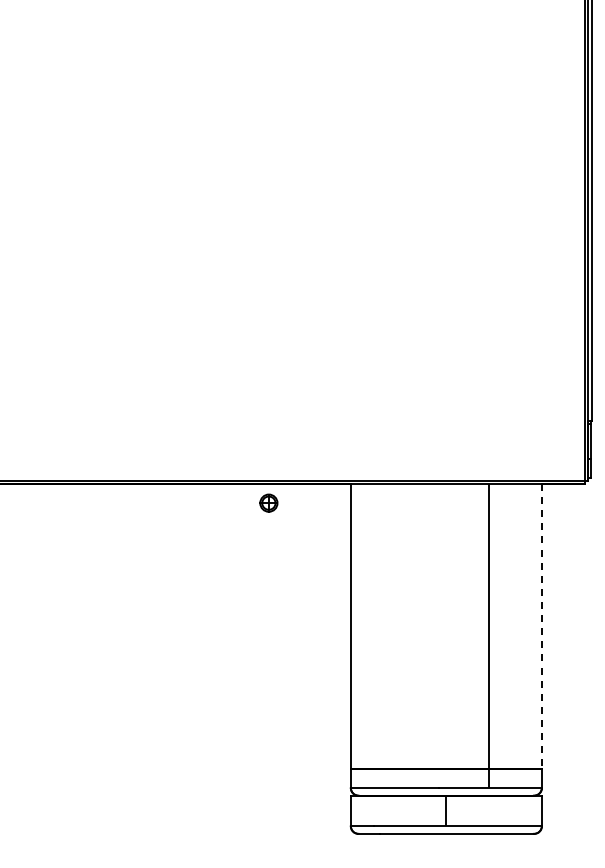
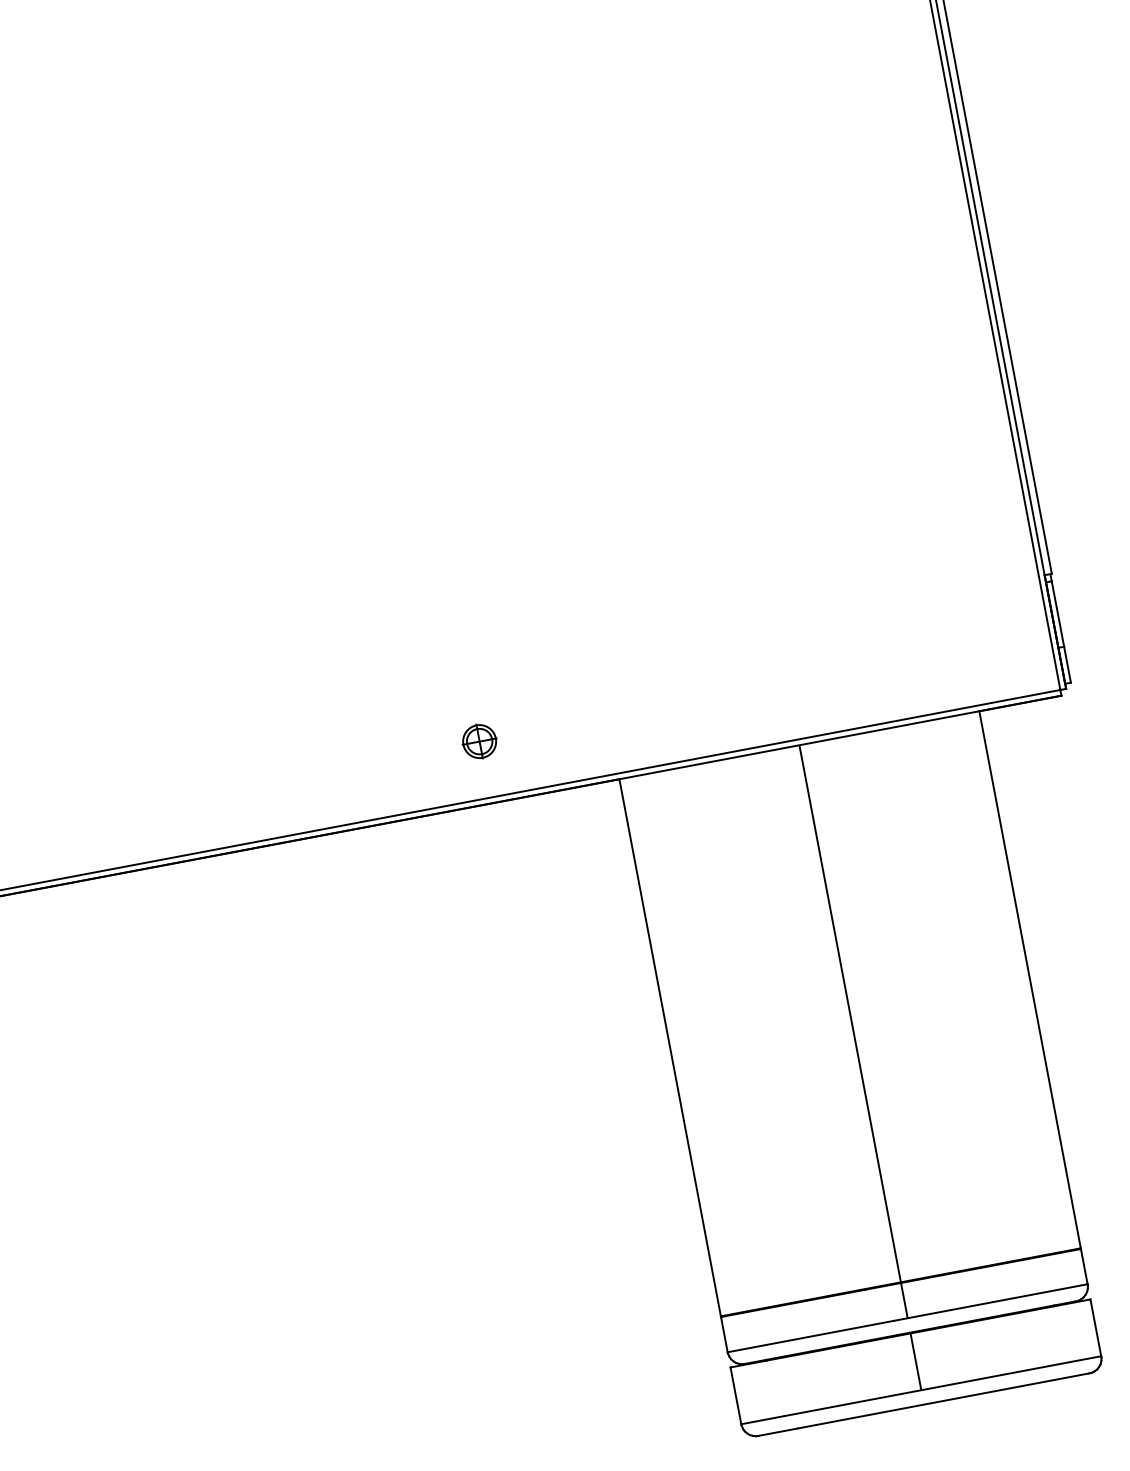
part: (268, 502) -> (478, 740), moved
line: (541, 626) -> (1029, 979), dashed -> solid
line: (489, 635) -> (853, 1030), moved

